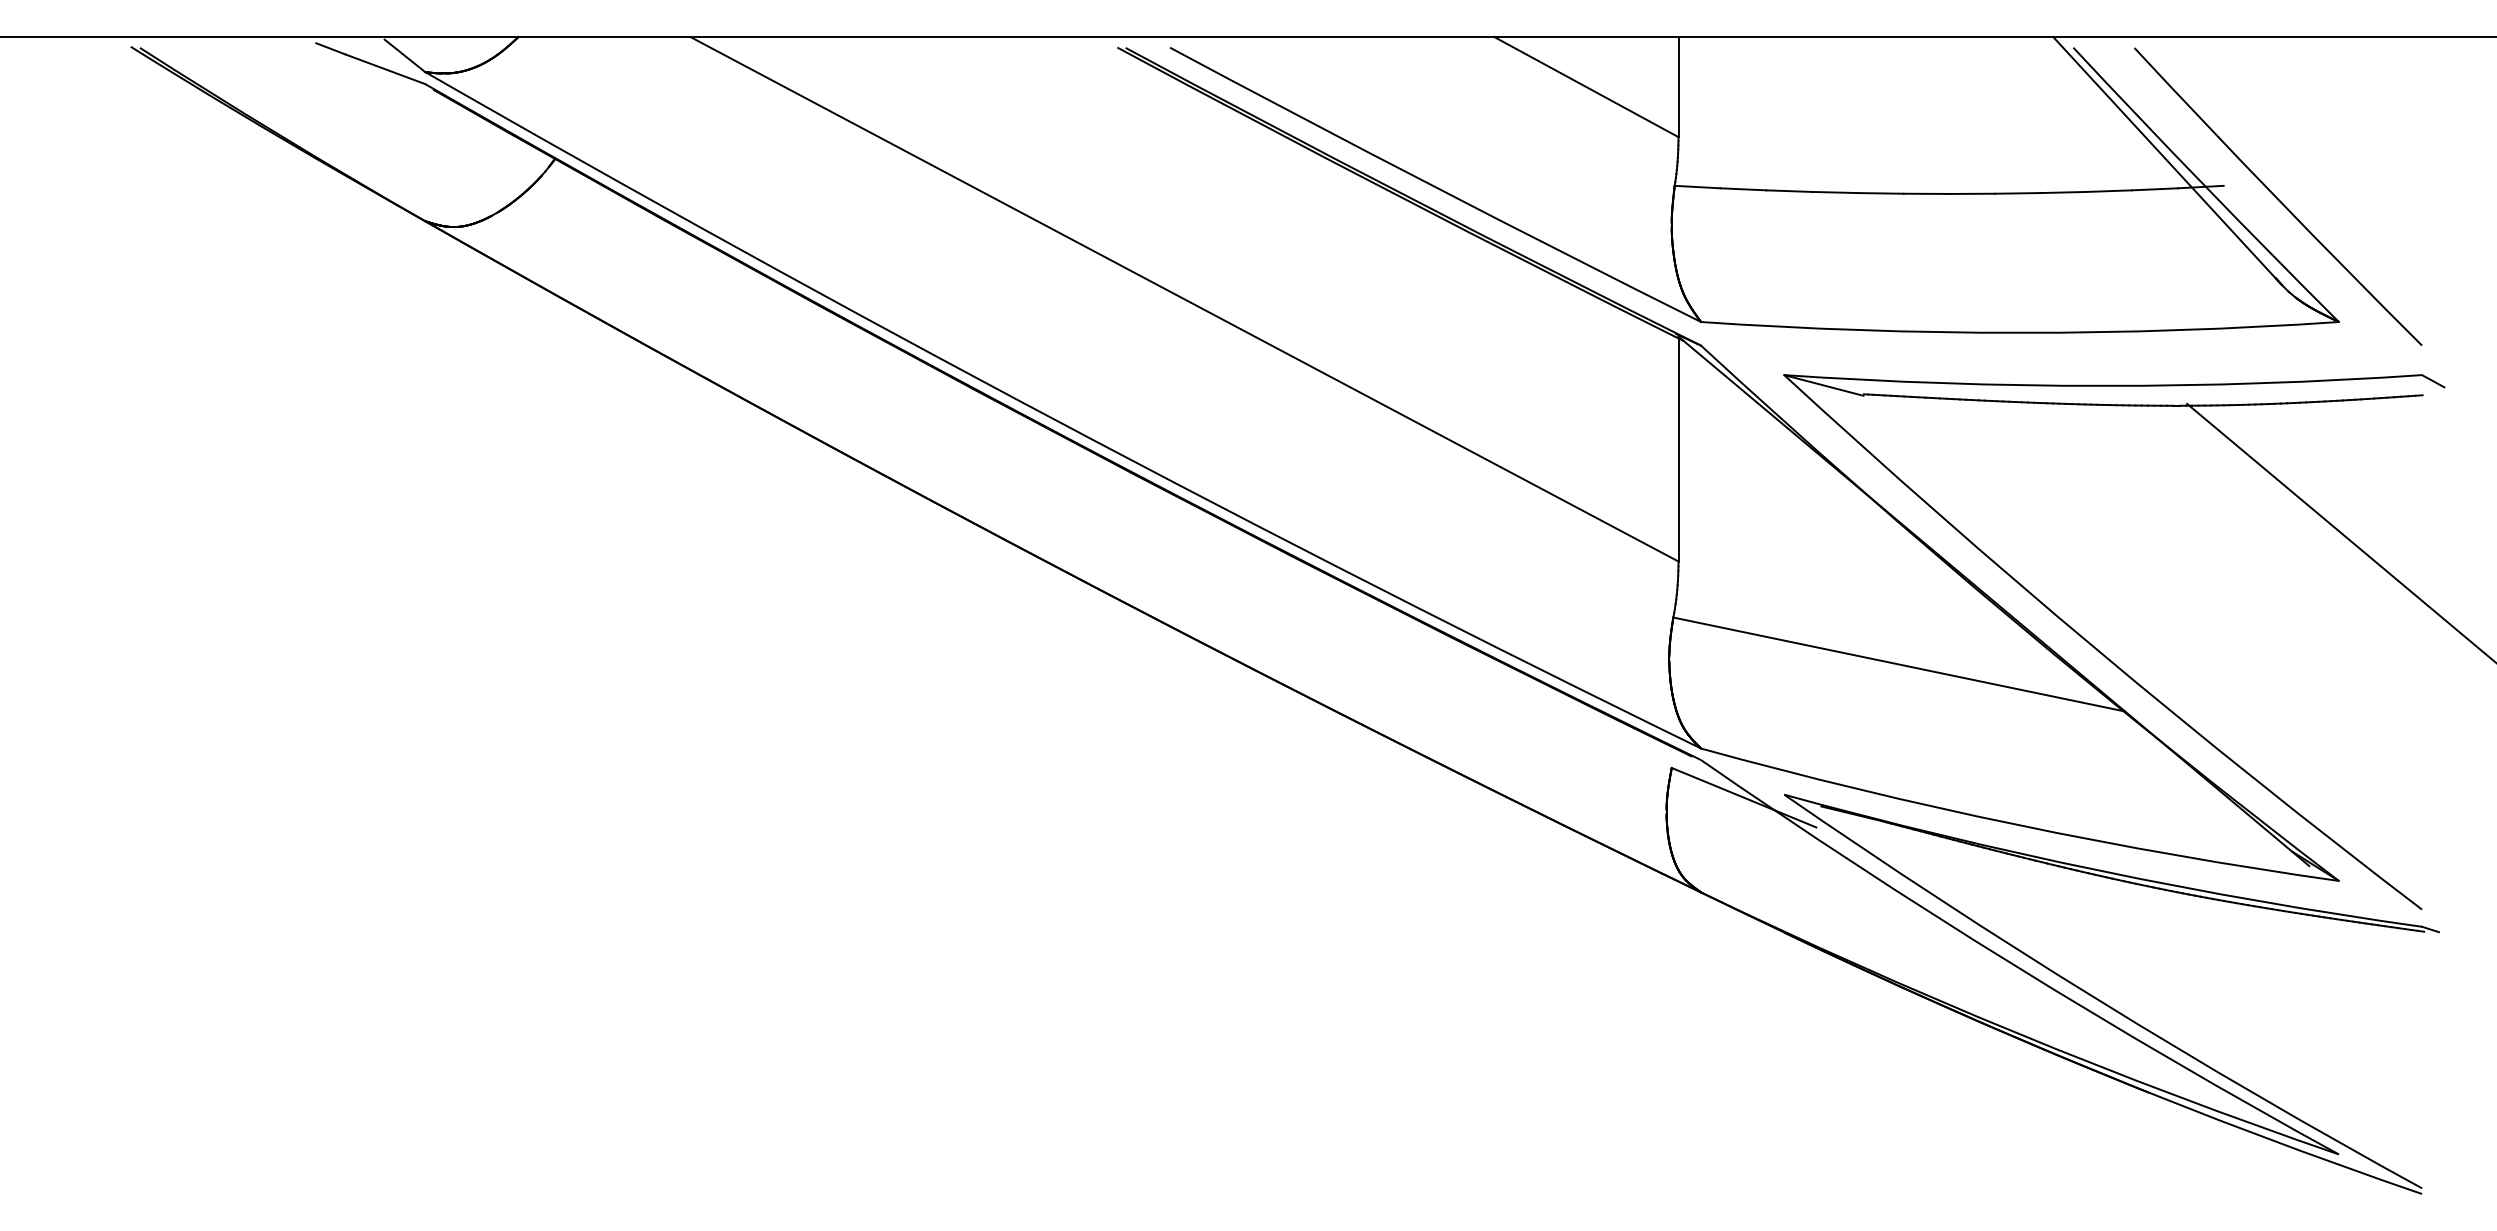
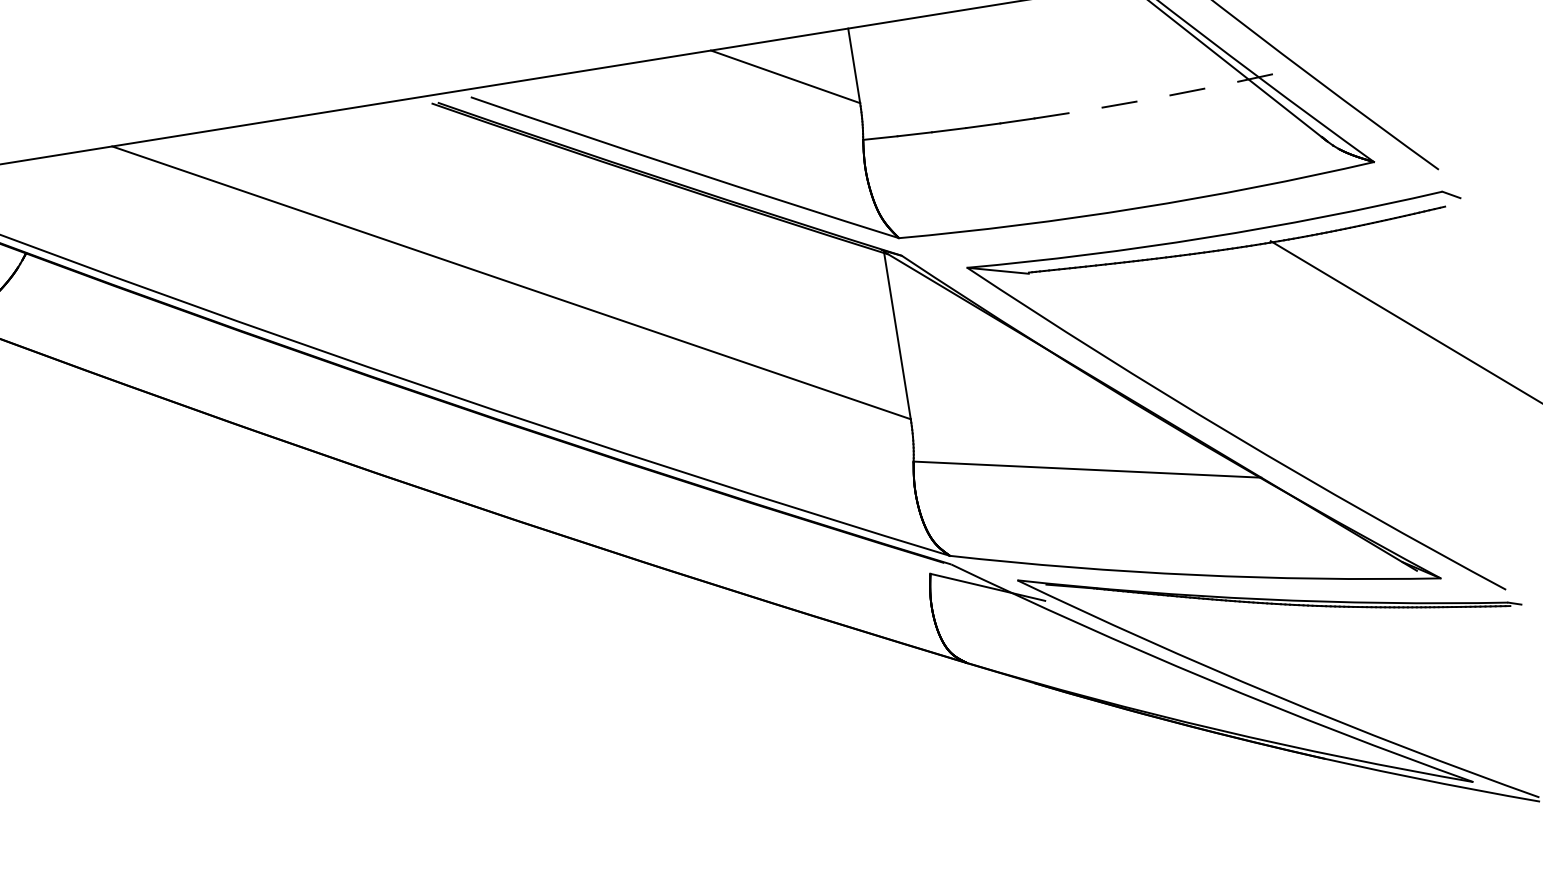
line: (2154, 189) -> (1220, 85), removed
line: (2063, 192) -> (1153, 98), removed
line: (1971, 193) -> (1085, 110), removed

